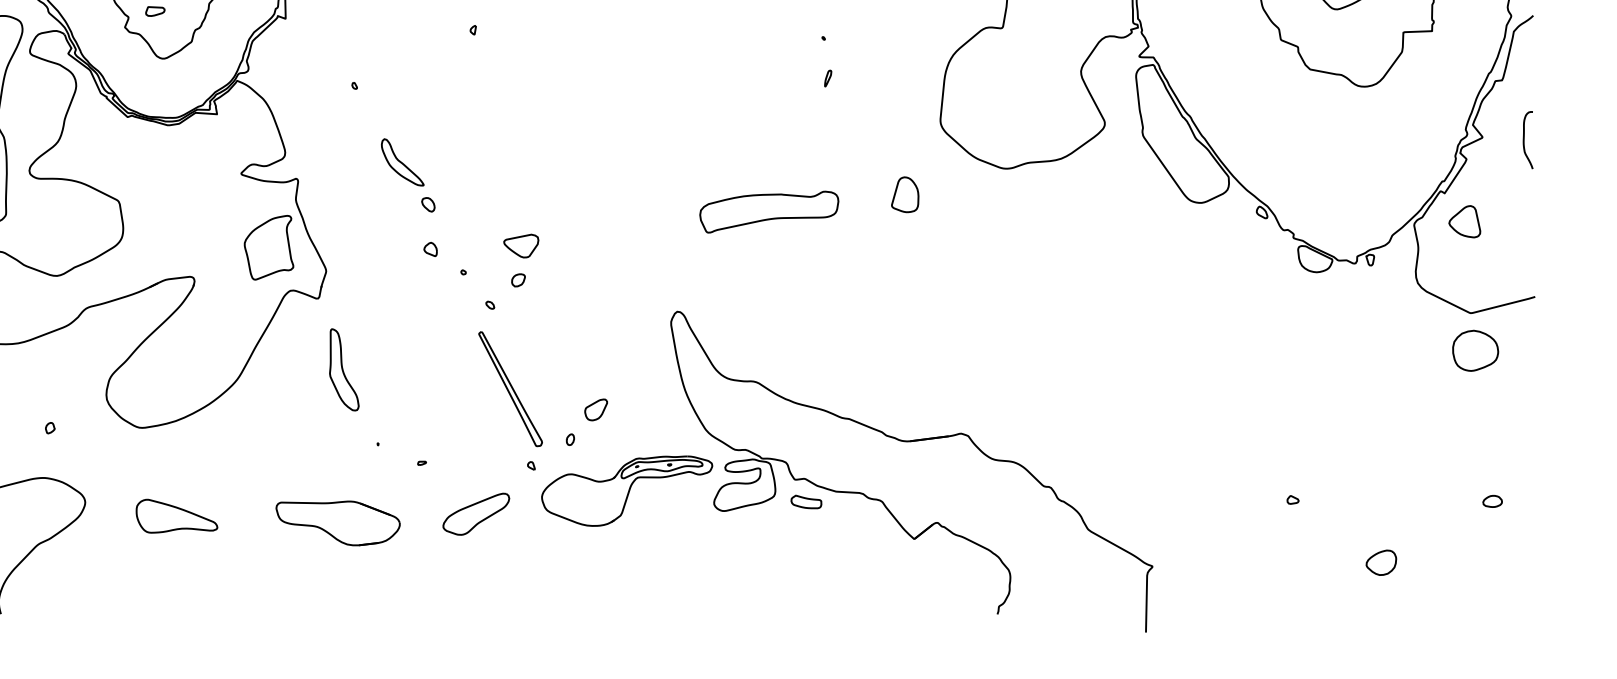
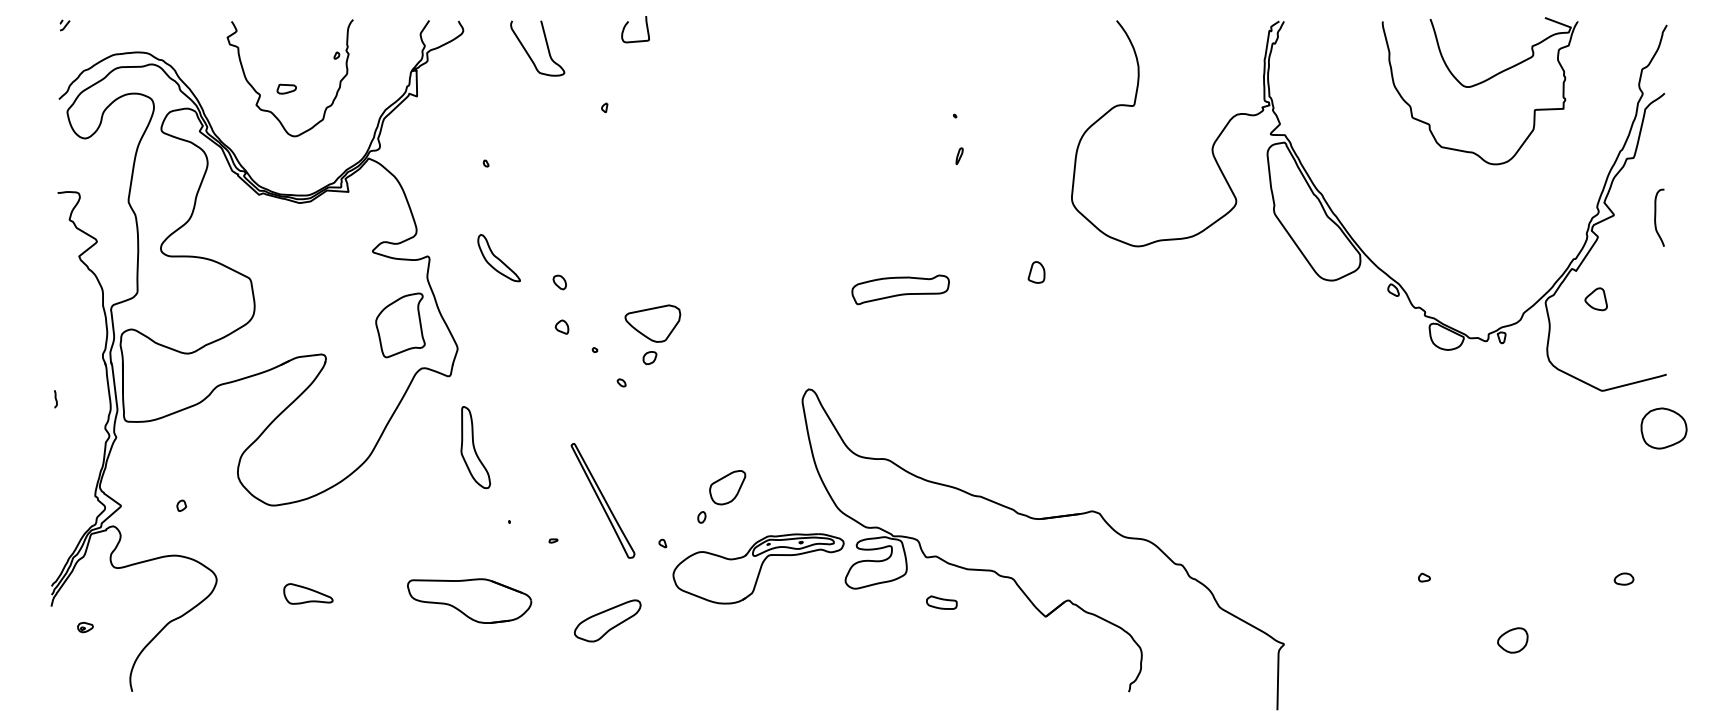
part: (402, 162) -> (498, 258), moved
part: (905, 194) -> (1036, 272), size x0.6
part: (769, 211) -> (900, 289), size x0.7
part: (1464, 220) -> (1595, 298), size x0.7
part: (521, 245) -> (652, 323), size x1.6
part: (1475, 350) -> (1663, 428), moved
part: (510, 388) -> (602, 500), moved
part: (596, 409) -> (727, 487), size x1.6
part: (806, 501) -> (941, 602), moved
part: (476, 513) -> (607, 620), moved
part: (177, 515) -> (308, 593), size x0.6

